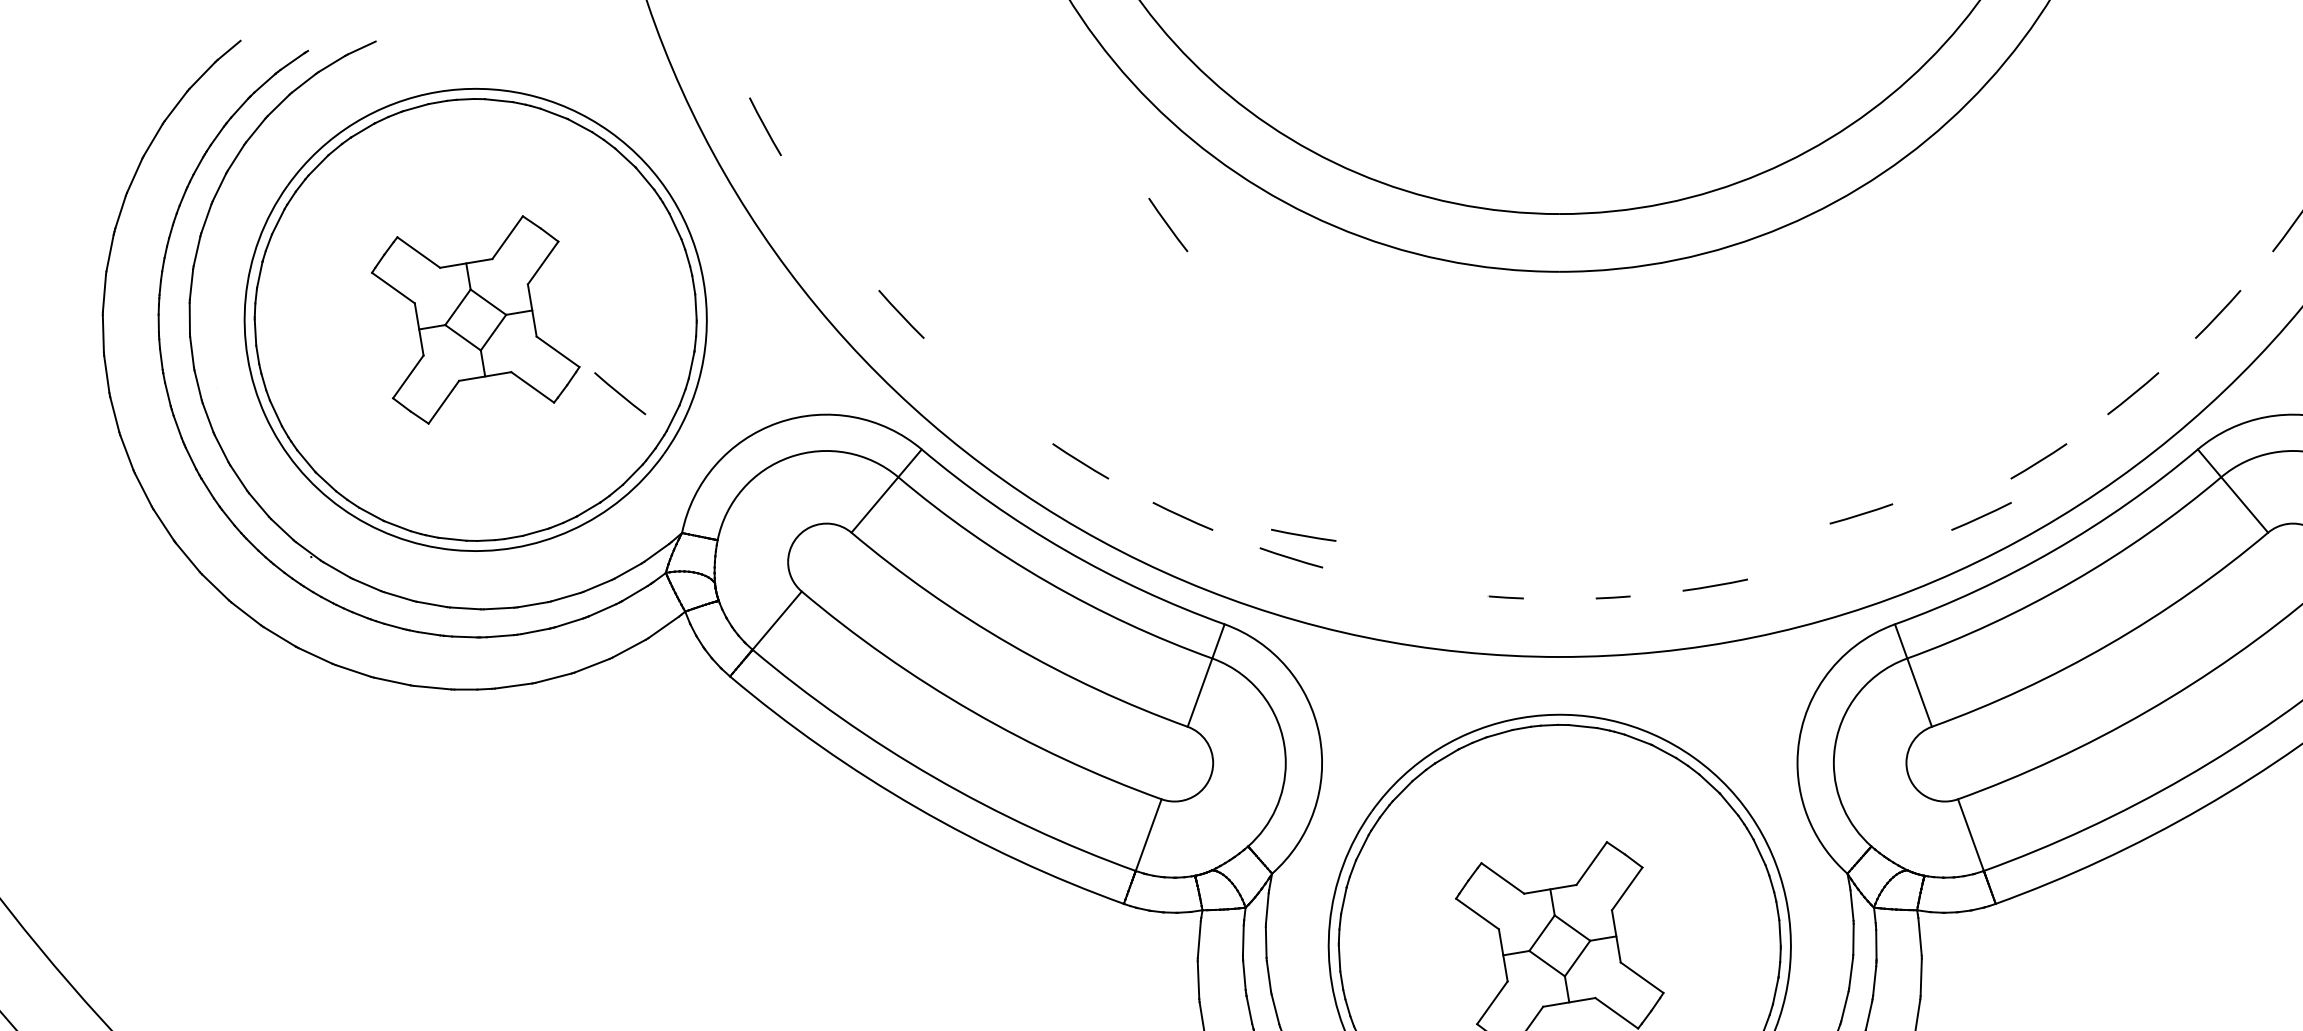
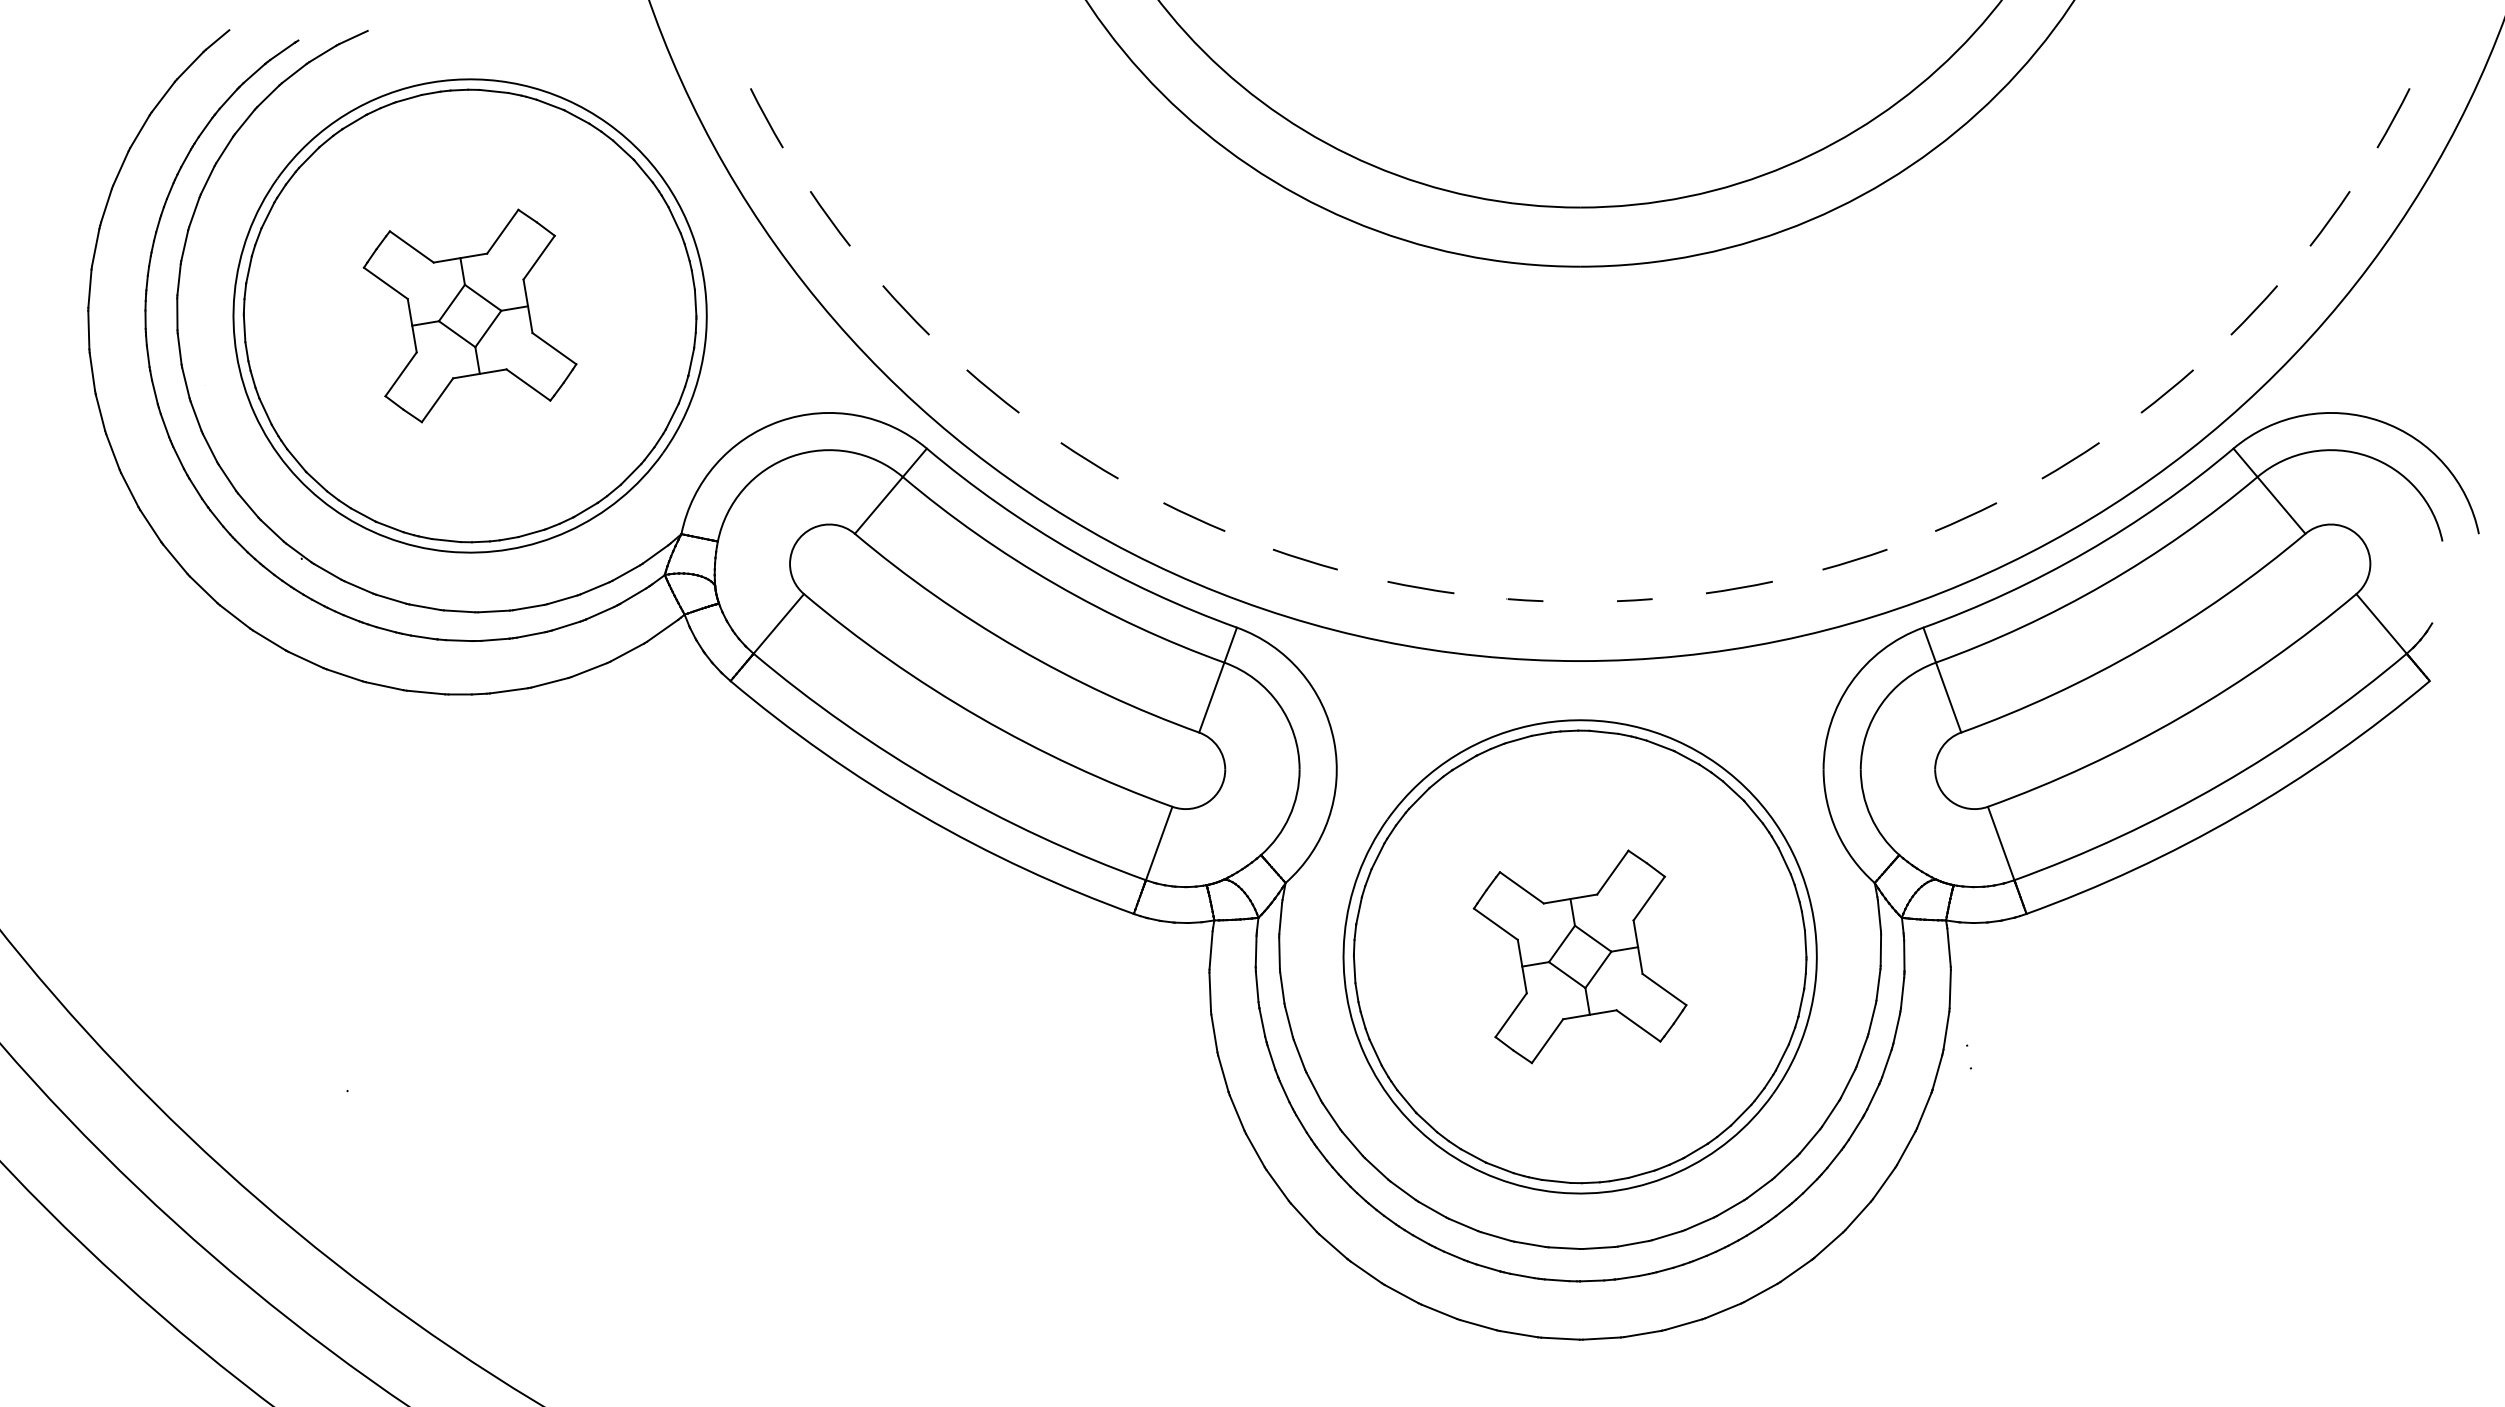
line: (1168, 224) -> (830, 218), moved
line: (619, 393) -> (992, 391), moved
line: (1860, 513) -> (1854, 559), moved
line: (1982, 515) -> (1966, 516), moved
line: (1303, 535) -> (1420, 587), moved

